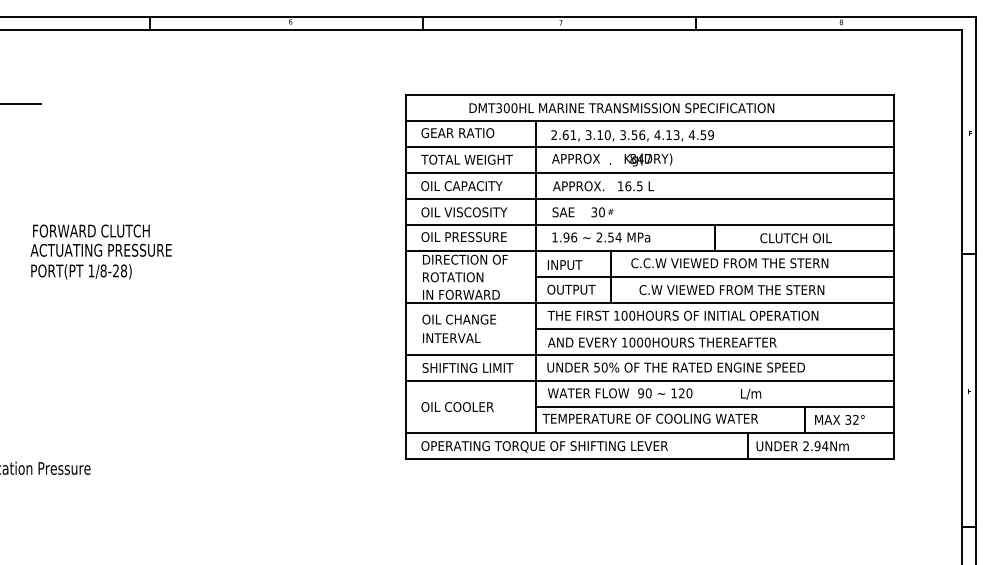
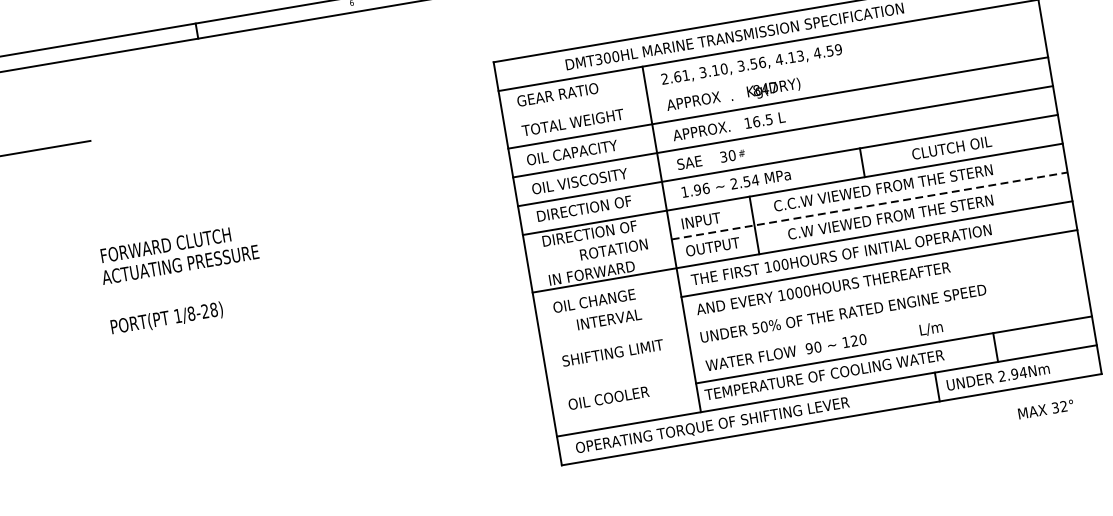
line: (649, 147) -> (772, 74), removed
text: (463, 237) -> (583, 209), OIL PRESSURE -> DIRECTION OF
text: (100, 240) -> (177, 254), moved
text: (453, 277) -> (614, 249), moved
line: (715, 277) -> (870, 206), solid -> dashed
text: (451, 337) -> (608, 318), moved
line: (649, 355) -> (811, 305), removed
line: (649, 381) -> (816, 333), removed
text: (839, 419) -> (1045, 409), moved

